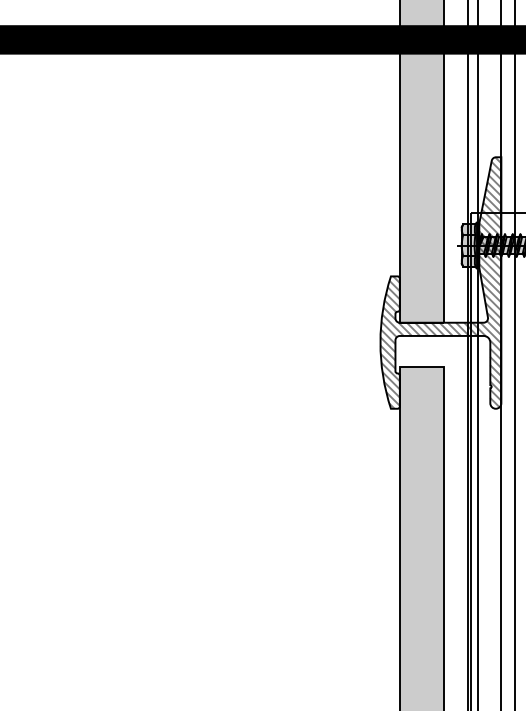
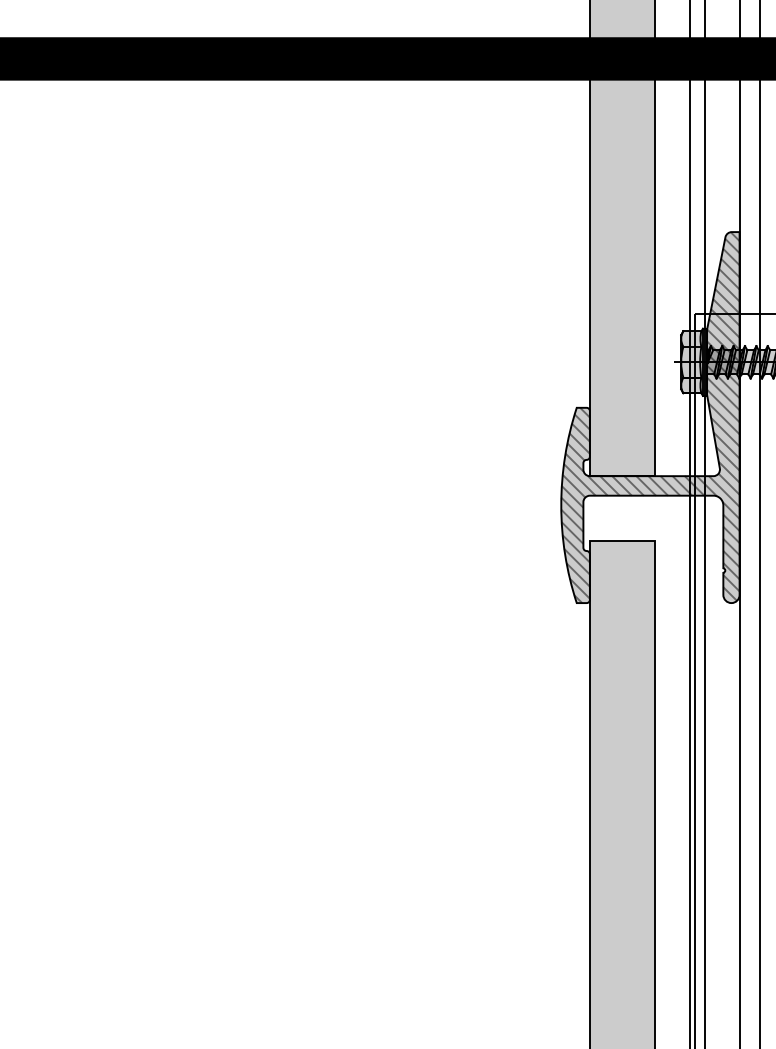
fill: (440, 282) -> (649, 416), added

